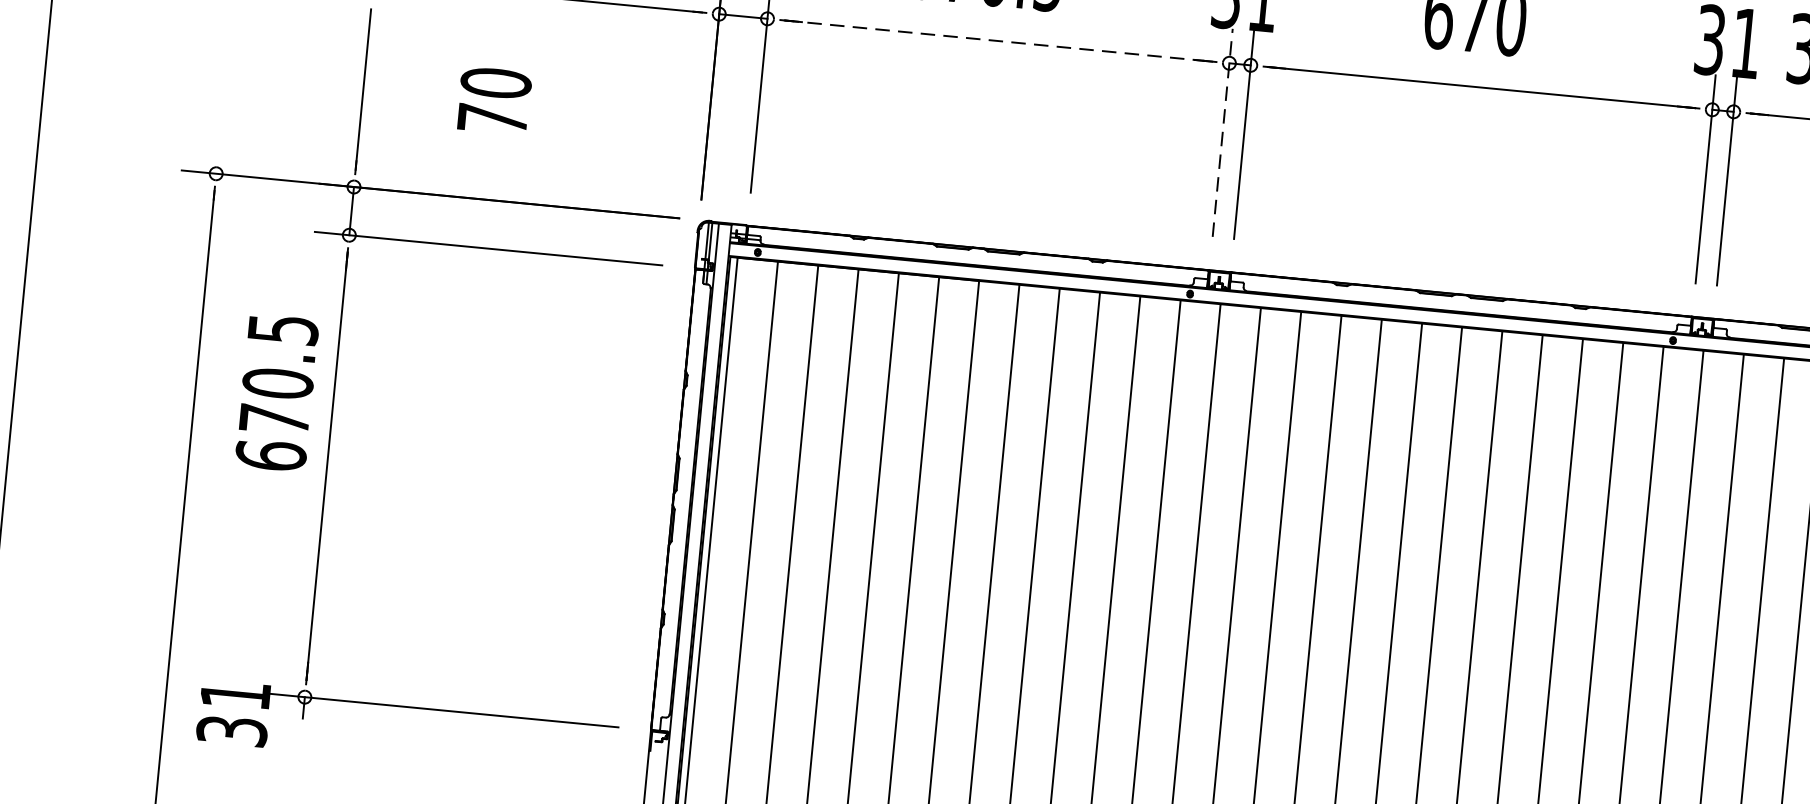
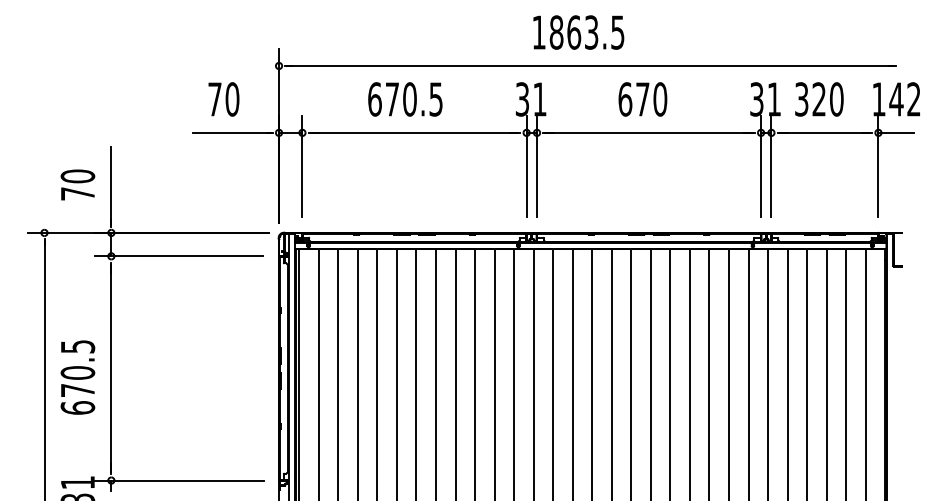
line: (998, 40) -> (414, 132), dashed -> solid
text: (493, 99) -> (77, 184), moved
line: (1222, 132) -> (526, 166), dashed -> solid
text: (276, 392) -> (77, 377), moved

